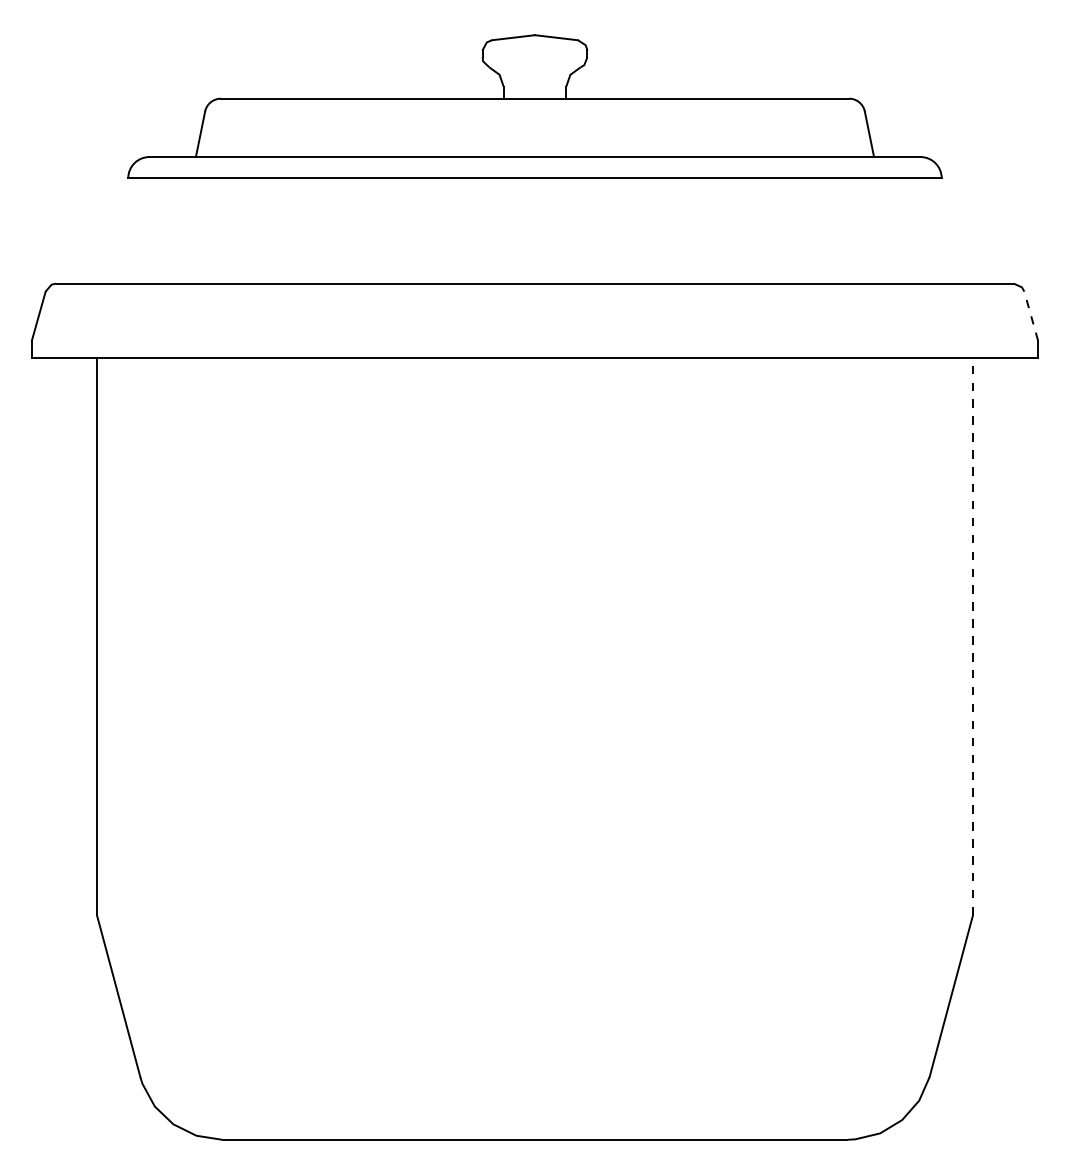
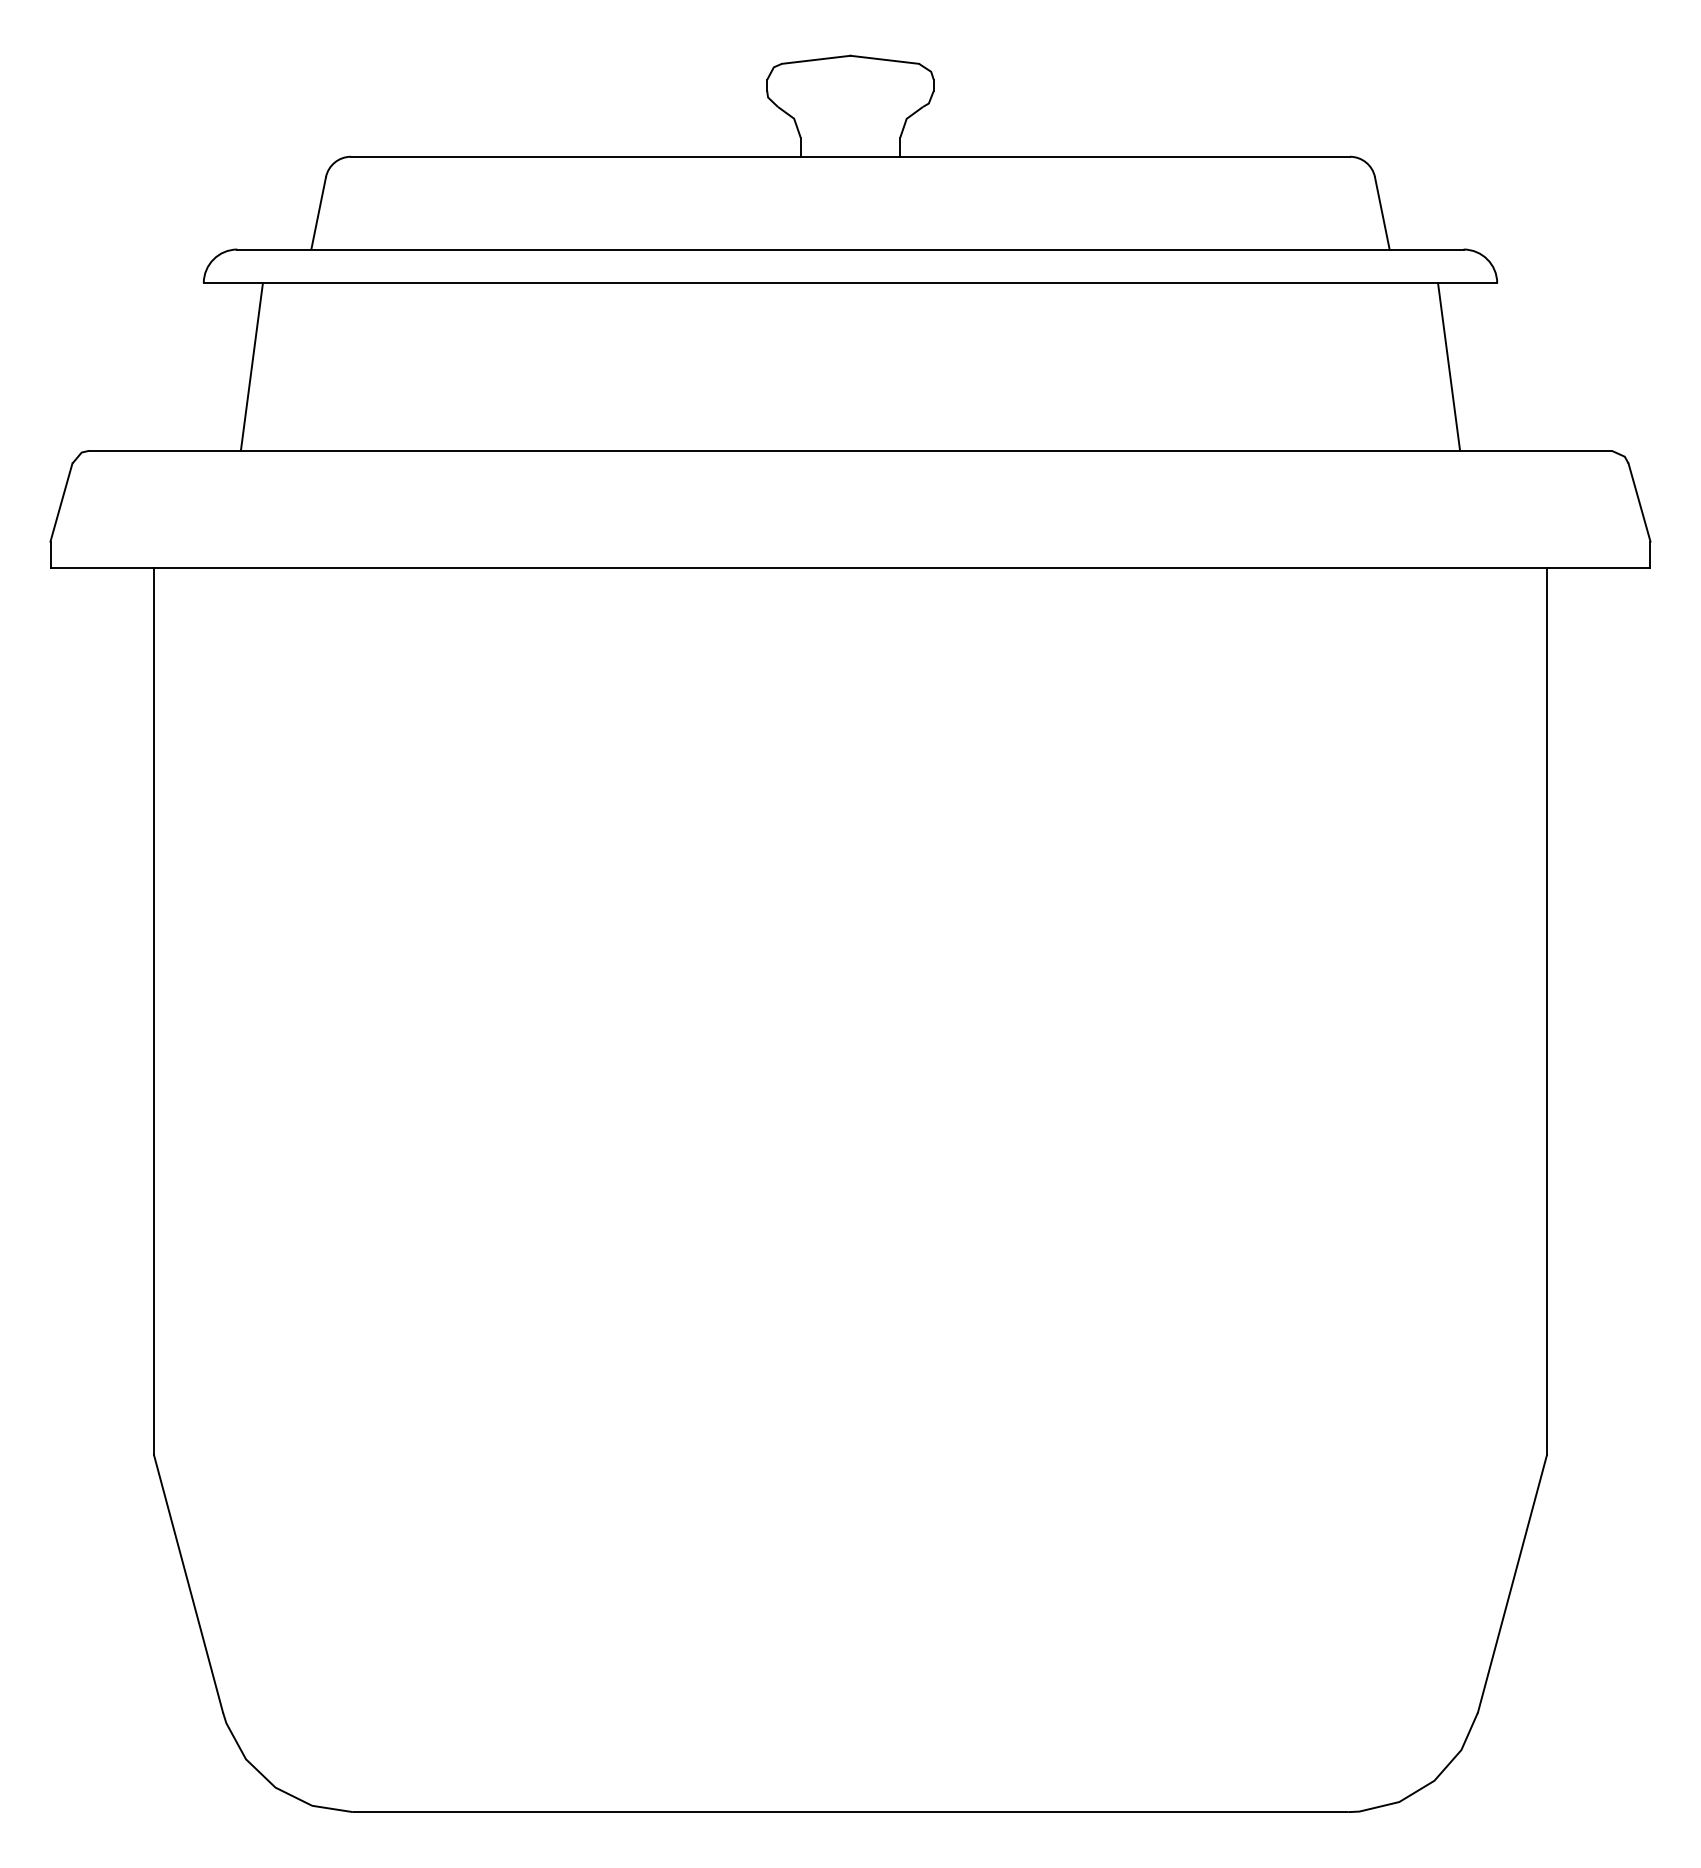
line: (158, 230) -> (251, 366), added
line: (911, 230) -> (1449, 366), added
line: (1031, 315) -> (1639, 501), dashed -> solid
line: (972, 636) -> (1546, 1011), dashed -> solid

